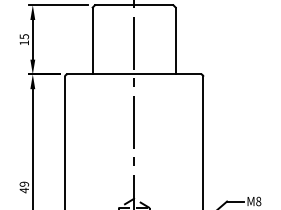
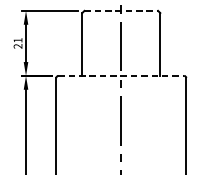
line: (134, 5) -> (121, 11), solid -> dashed
text: (24, 39) -> (18, 43), 15 -> 21
line: (134, 74) -> (121, 75), solid -> dashed

